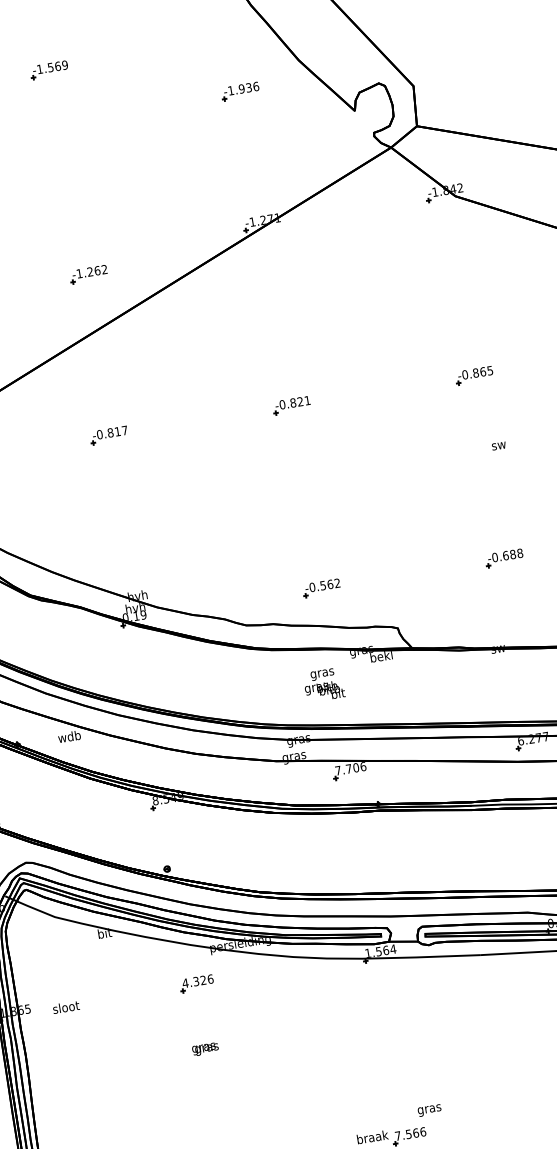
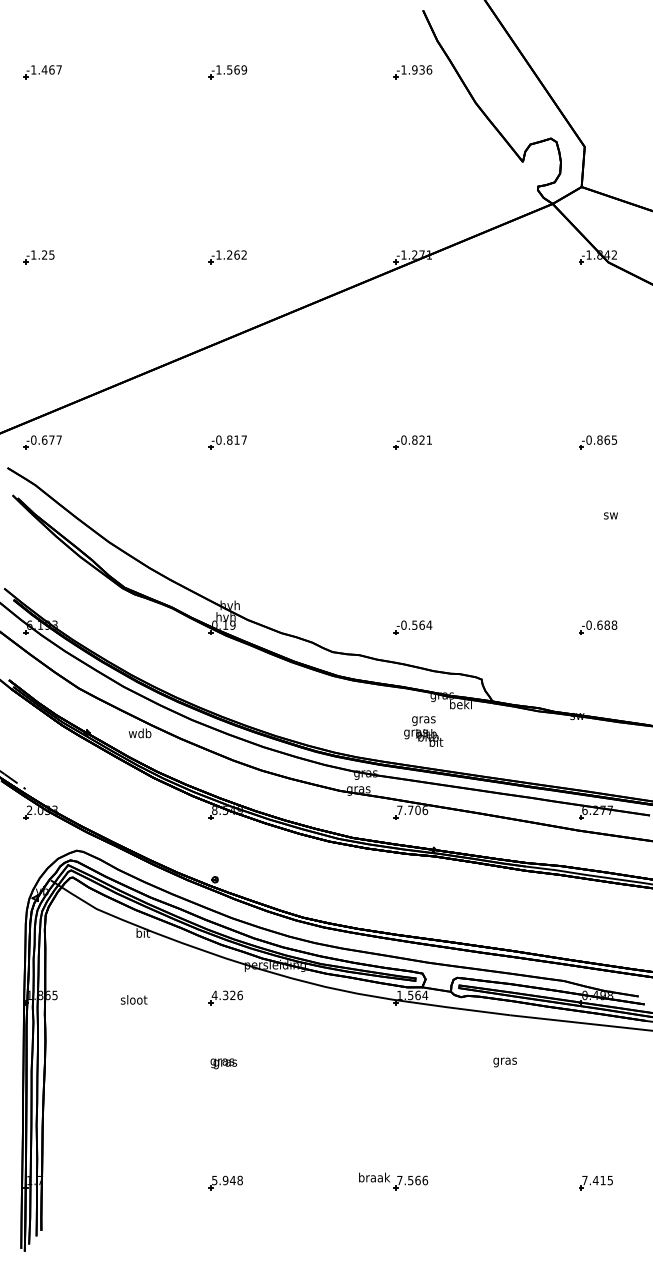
part: (239, 91) -> (412, 72), moved
part: (88, 274) -> (227, 257), moved
text: (337, 582) -> (429, 624), -0.562 -> -0.564
text: (323, 685) -> (423, 731), moved
text: (65, 1007) -> (133, 999), moved
text: (429, 1110) -> (504, 1062), moved

